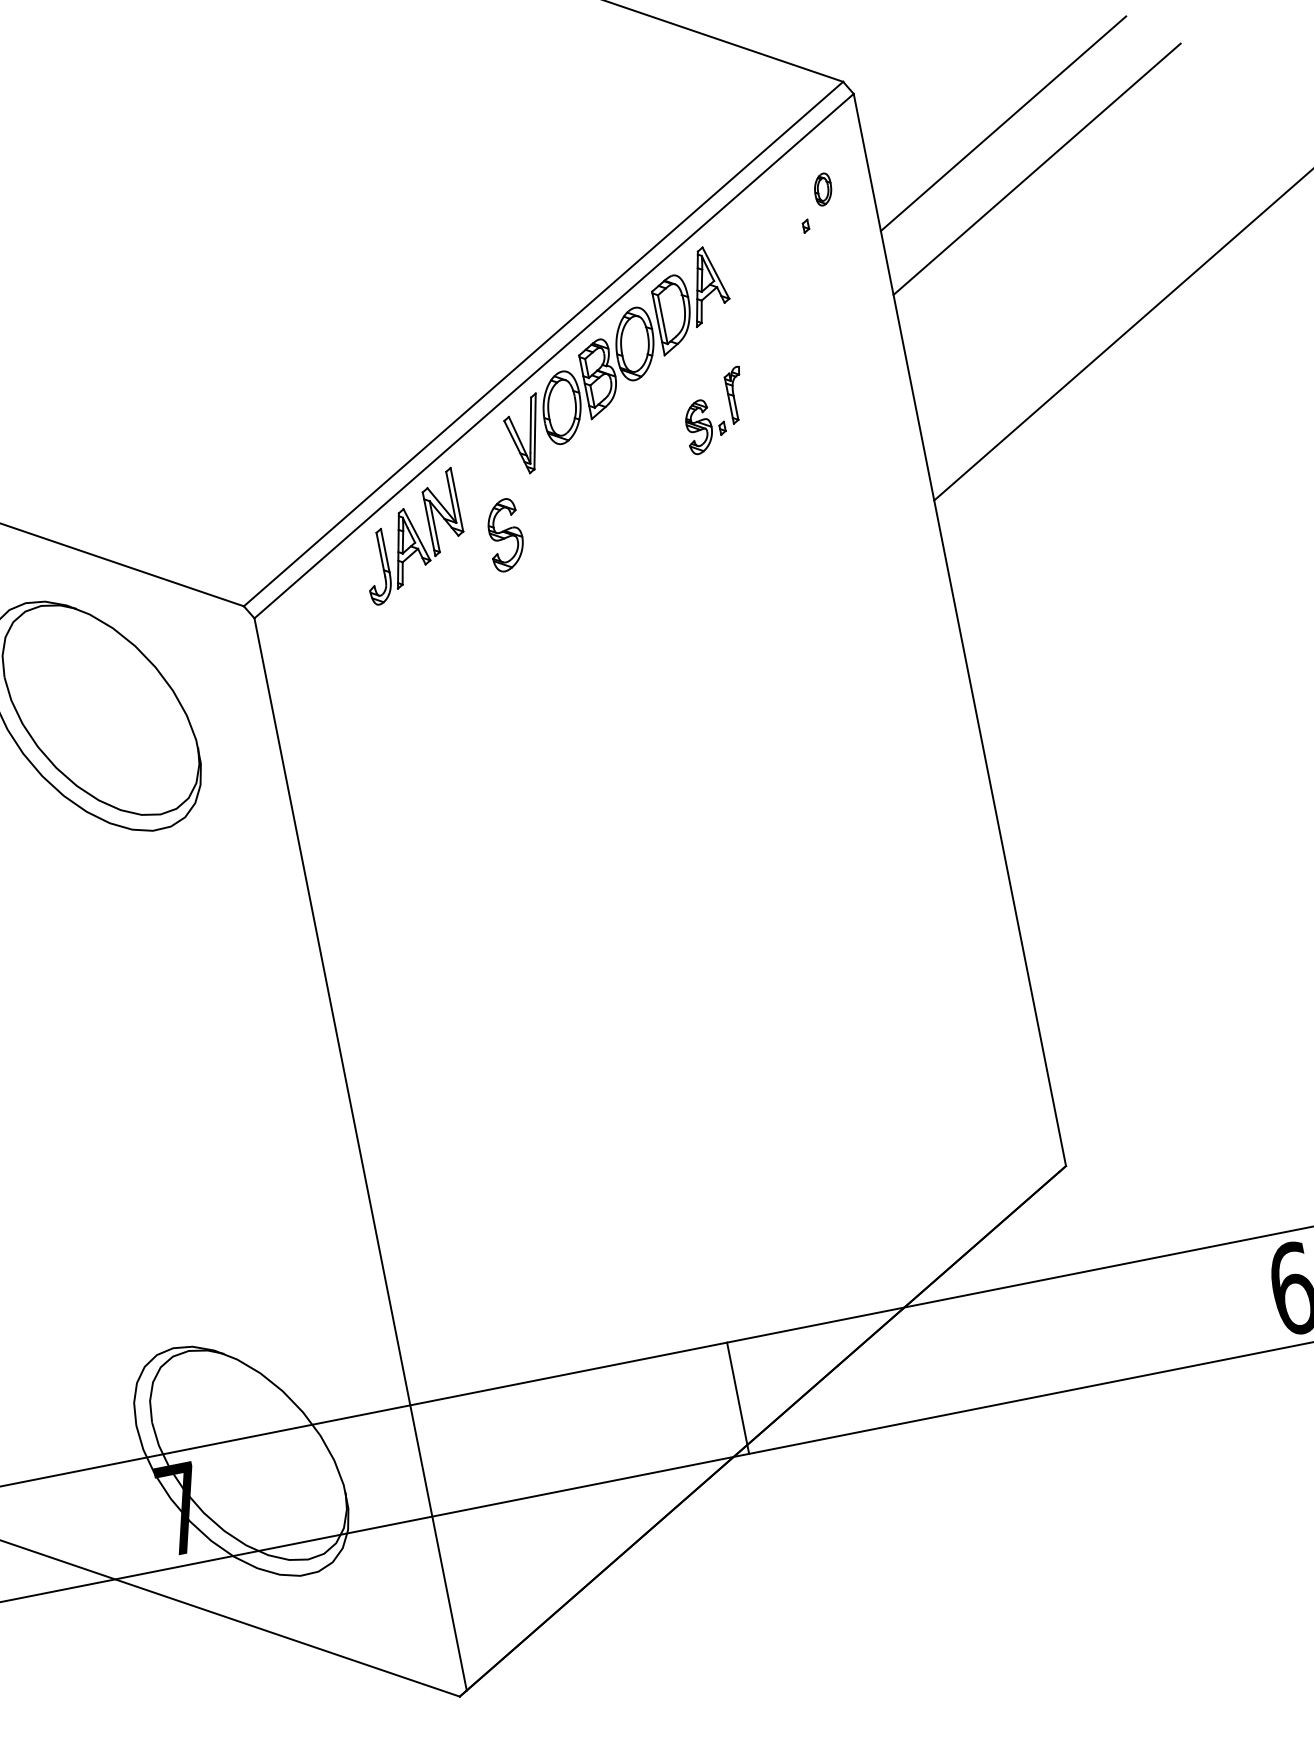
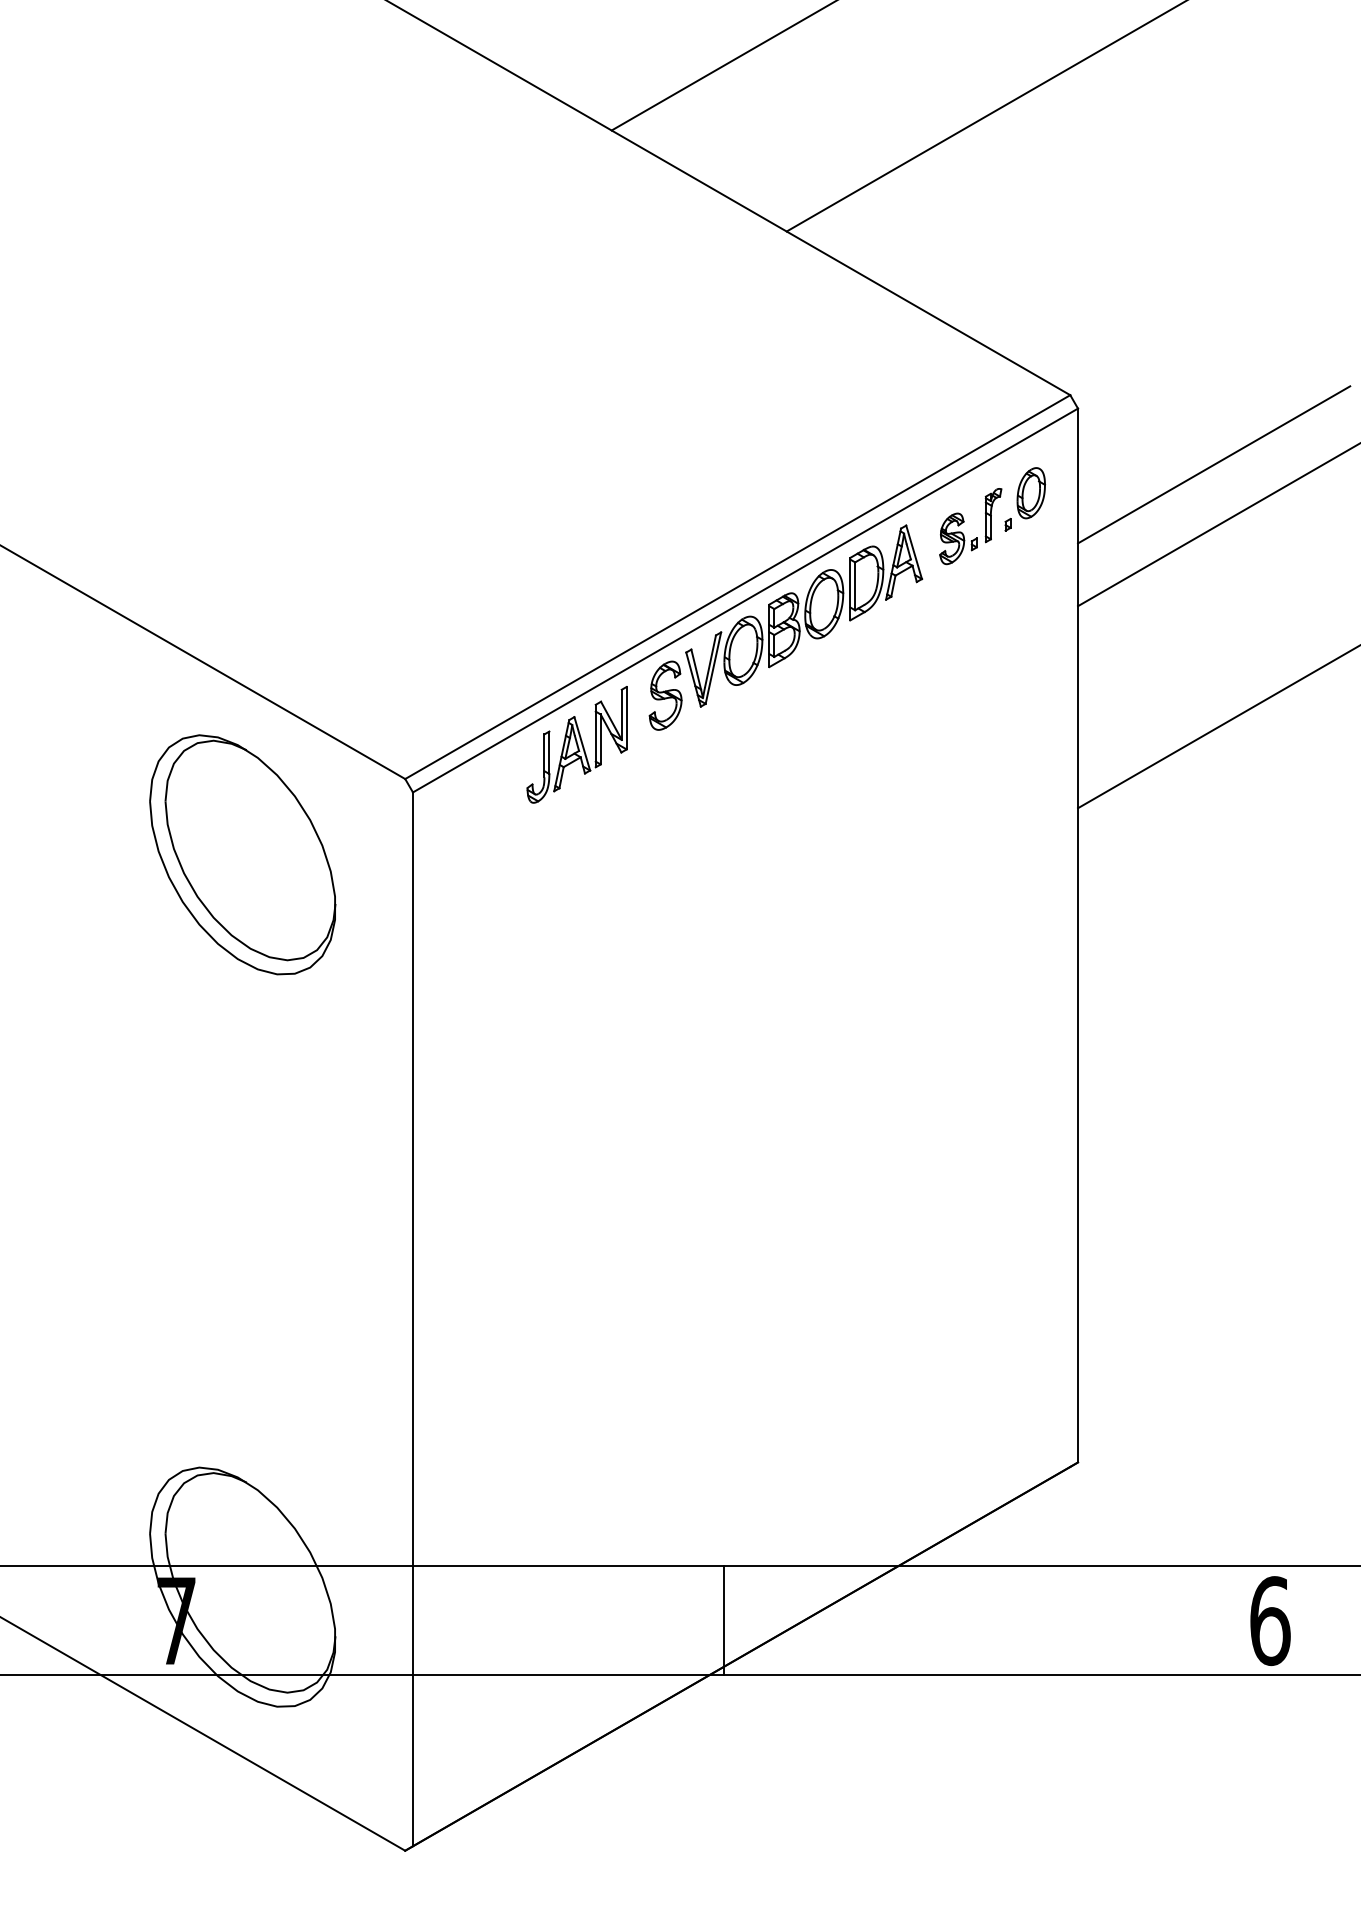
part: (822, 189) -> (1030, 493), size x1.67
part: (708, 408) -> (964, 522), moved
part: (504, 535) -> (665, 695), moved

